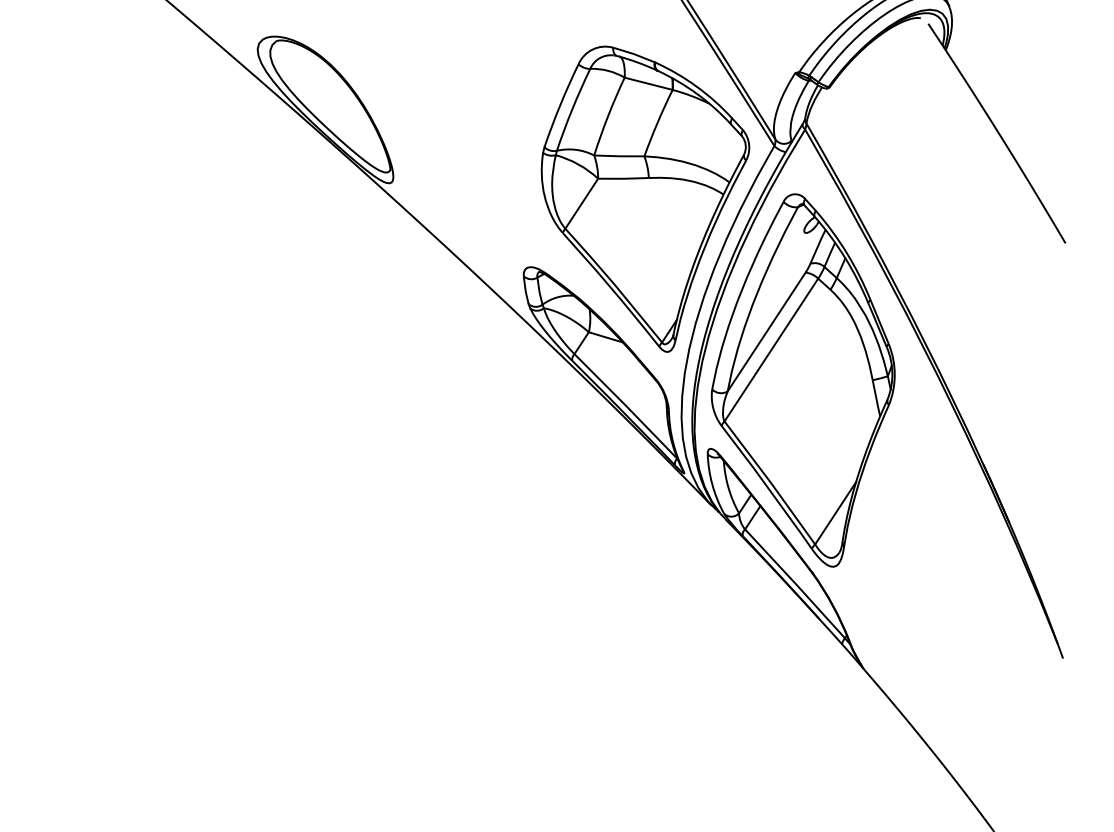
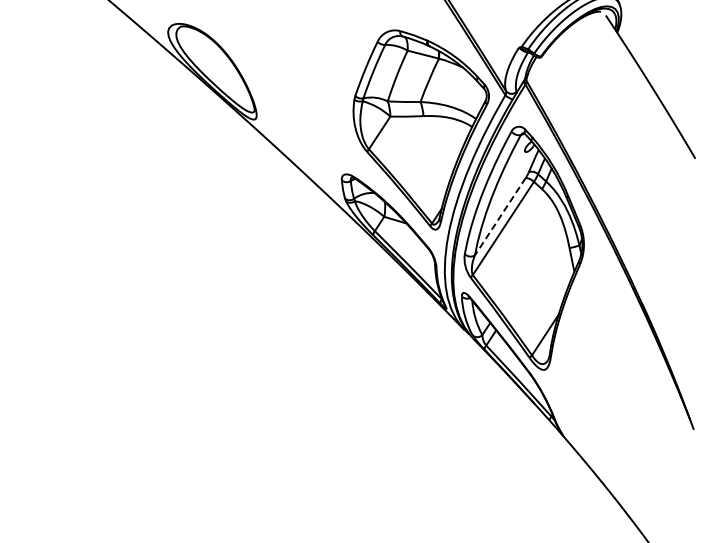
line: (766, 333) -> (500, 217), solid -> dashed

